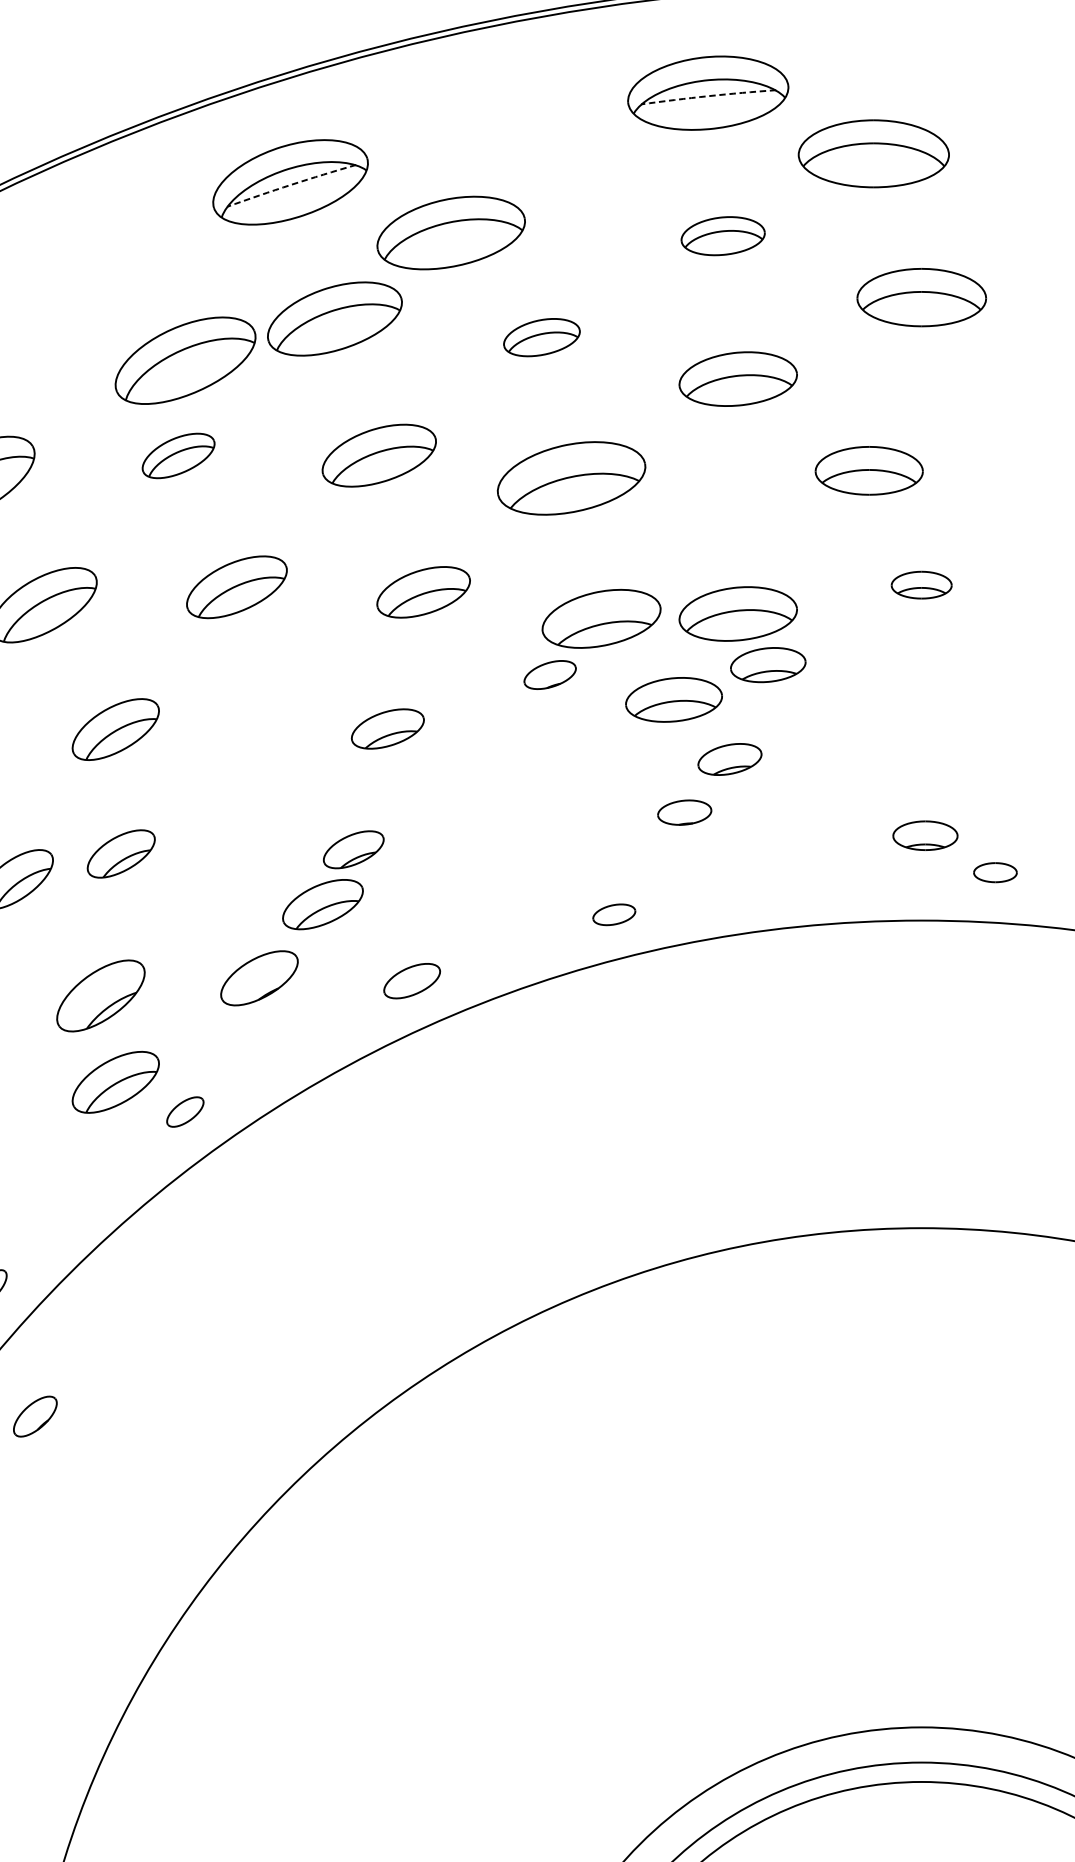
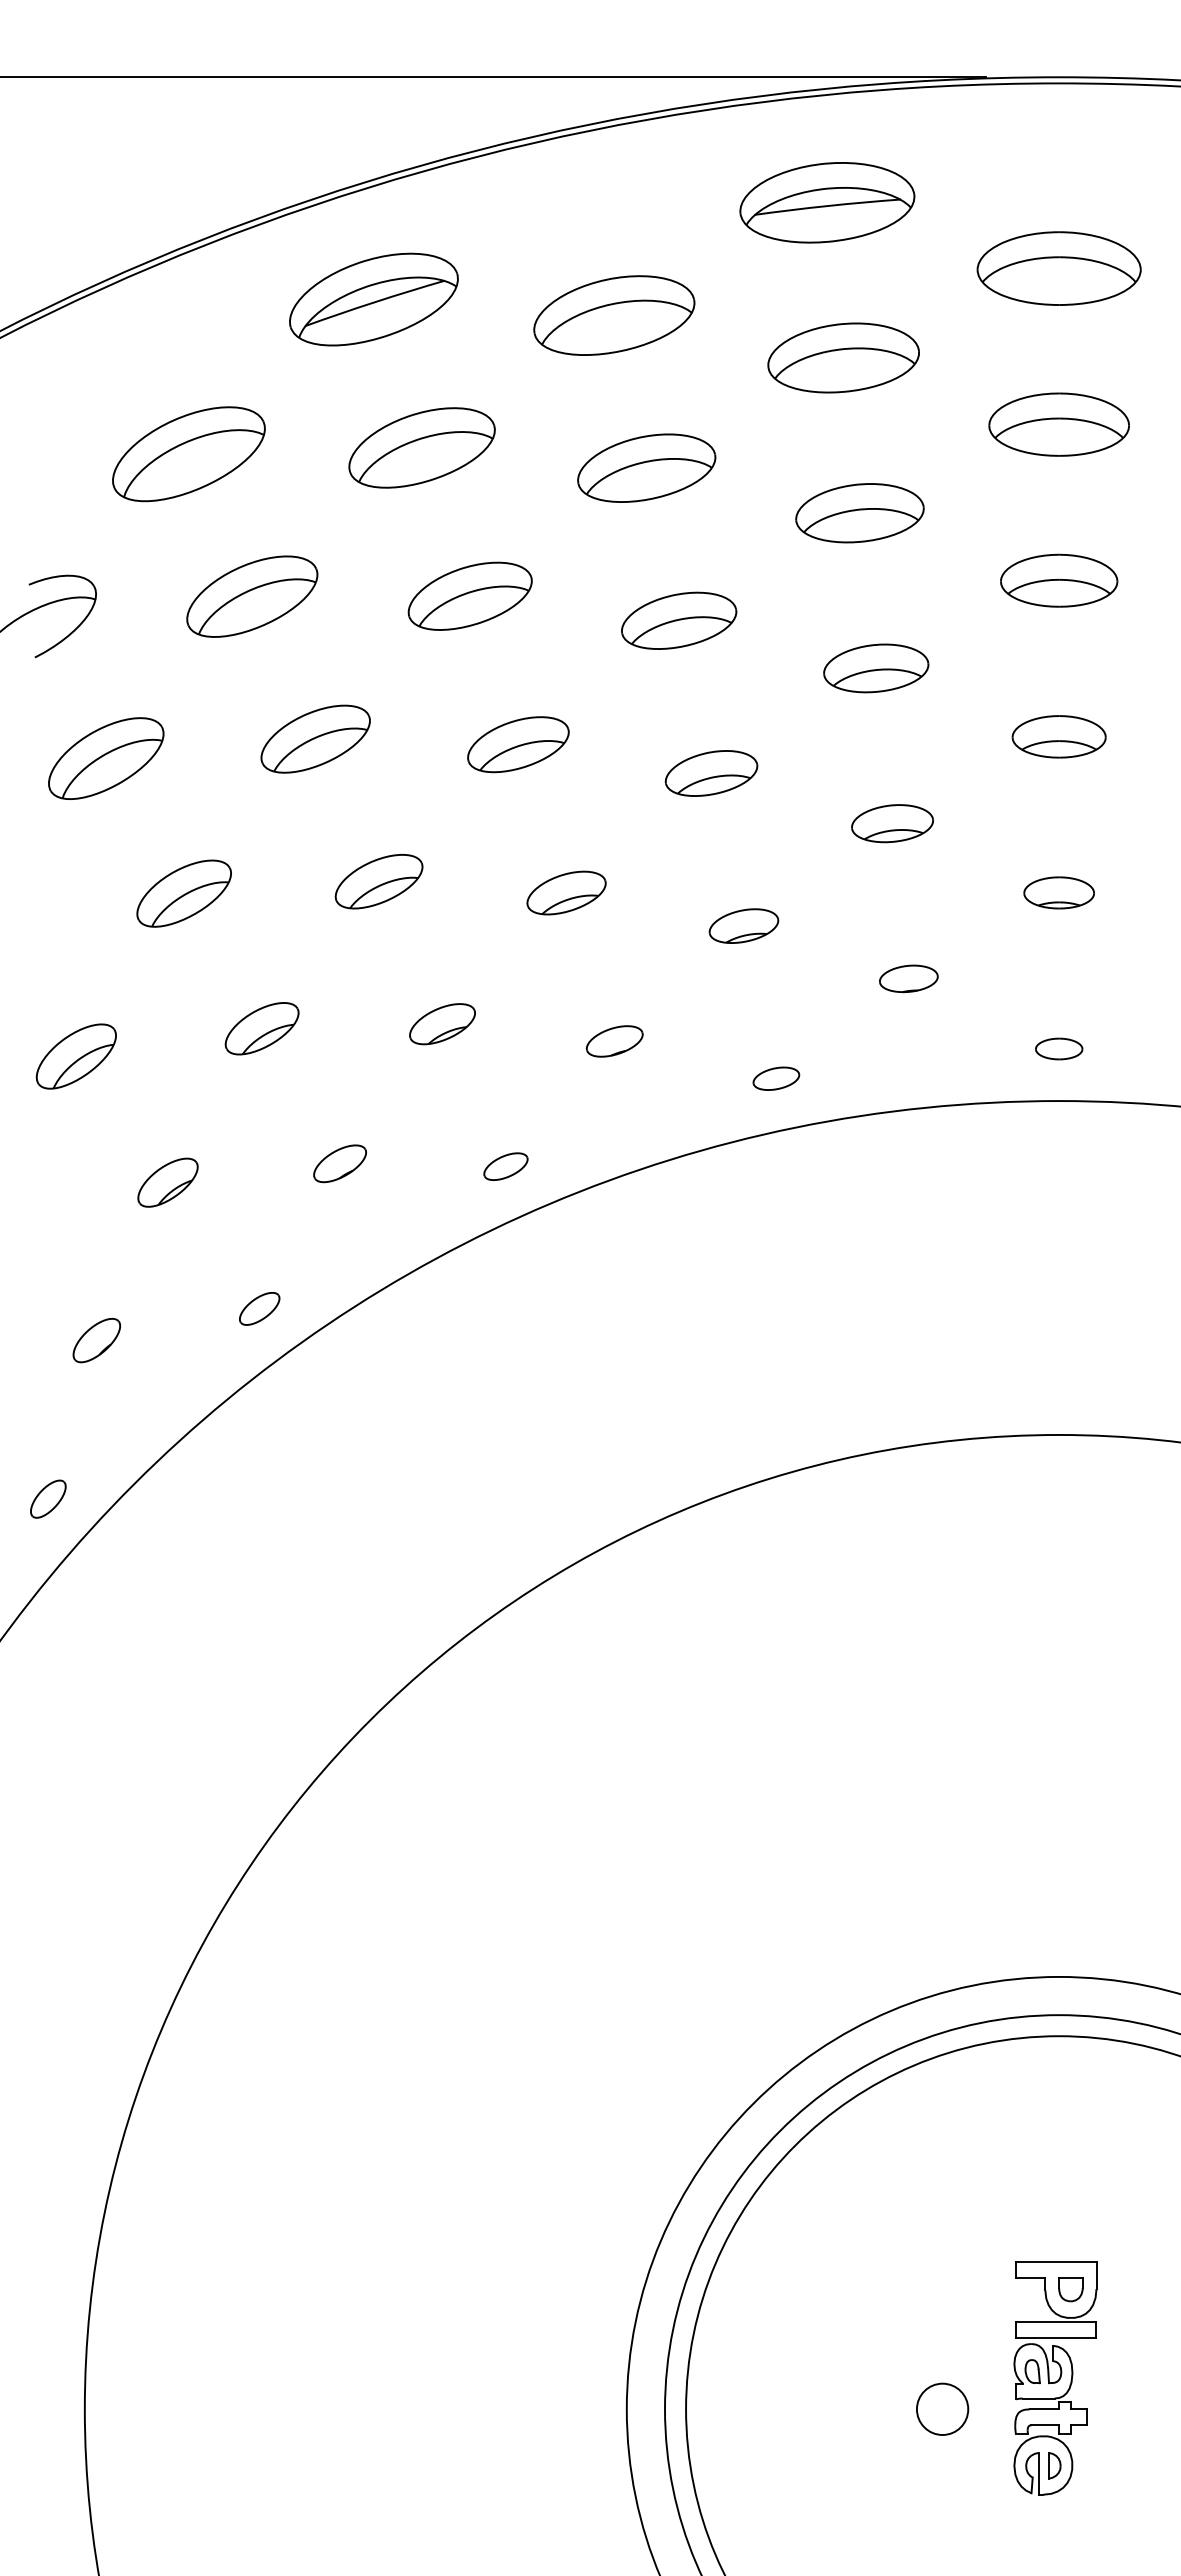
arc: (708, 96) -> (827, 206), dashed -> solid
part: (873, 153) -> (1058, 268), moved
arc: (291, 185) -> (374, 302), dashed -> solid
part: (451, 232) -> (614, 315), moved
part: (723, 235) -> (843, 357), size x1.67
part: (541, 337) -> (646, 467), size x1.67
part: (185, 360) -> (188, 454), moved
part: (178, 455) -> (252, 596), size x1.67
part: (869, 470) -> (1059, 580), moved
part: (572, 477) -> (679, 620), size x0.71
part: (921, 584) -> (1058, 736), size x1.43
part: (737, 614) -> (859, 768), removed
part: (601, 618) -> (711, 773), size x0.71
part: (549, 675) -> (614, 1041), moved
part: (674, 699) -> (876, 668), moved
part: (387, 728) -> (566, 892), moved
part: (729, 758) -> (743, 925), moved
part: (684, 812) -> (908, 978), moved
part: (924, 835) -> (1058, 892), moved
part: (120, 853) -> (261, 1028), moved
part: (995, 872) -> (1059, 1048), moved
part: (322, 904) -> (378, 881), moved
part: (614, 914) -> (776, 1078), moved
part: (258, 978) -> (339, 1163), size x0.62
part: (411, 980) -> (505, 1166), size x0.71
part: (100, 995) -> (167, 1182), size x0.62
part: (115, 1082) -> (183, 1276), removed
part: (35, 1416) -> (96, 1340), moved

